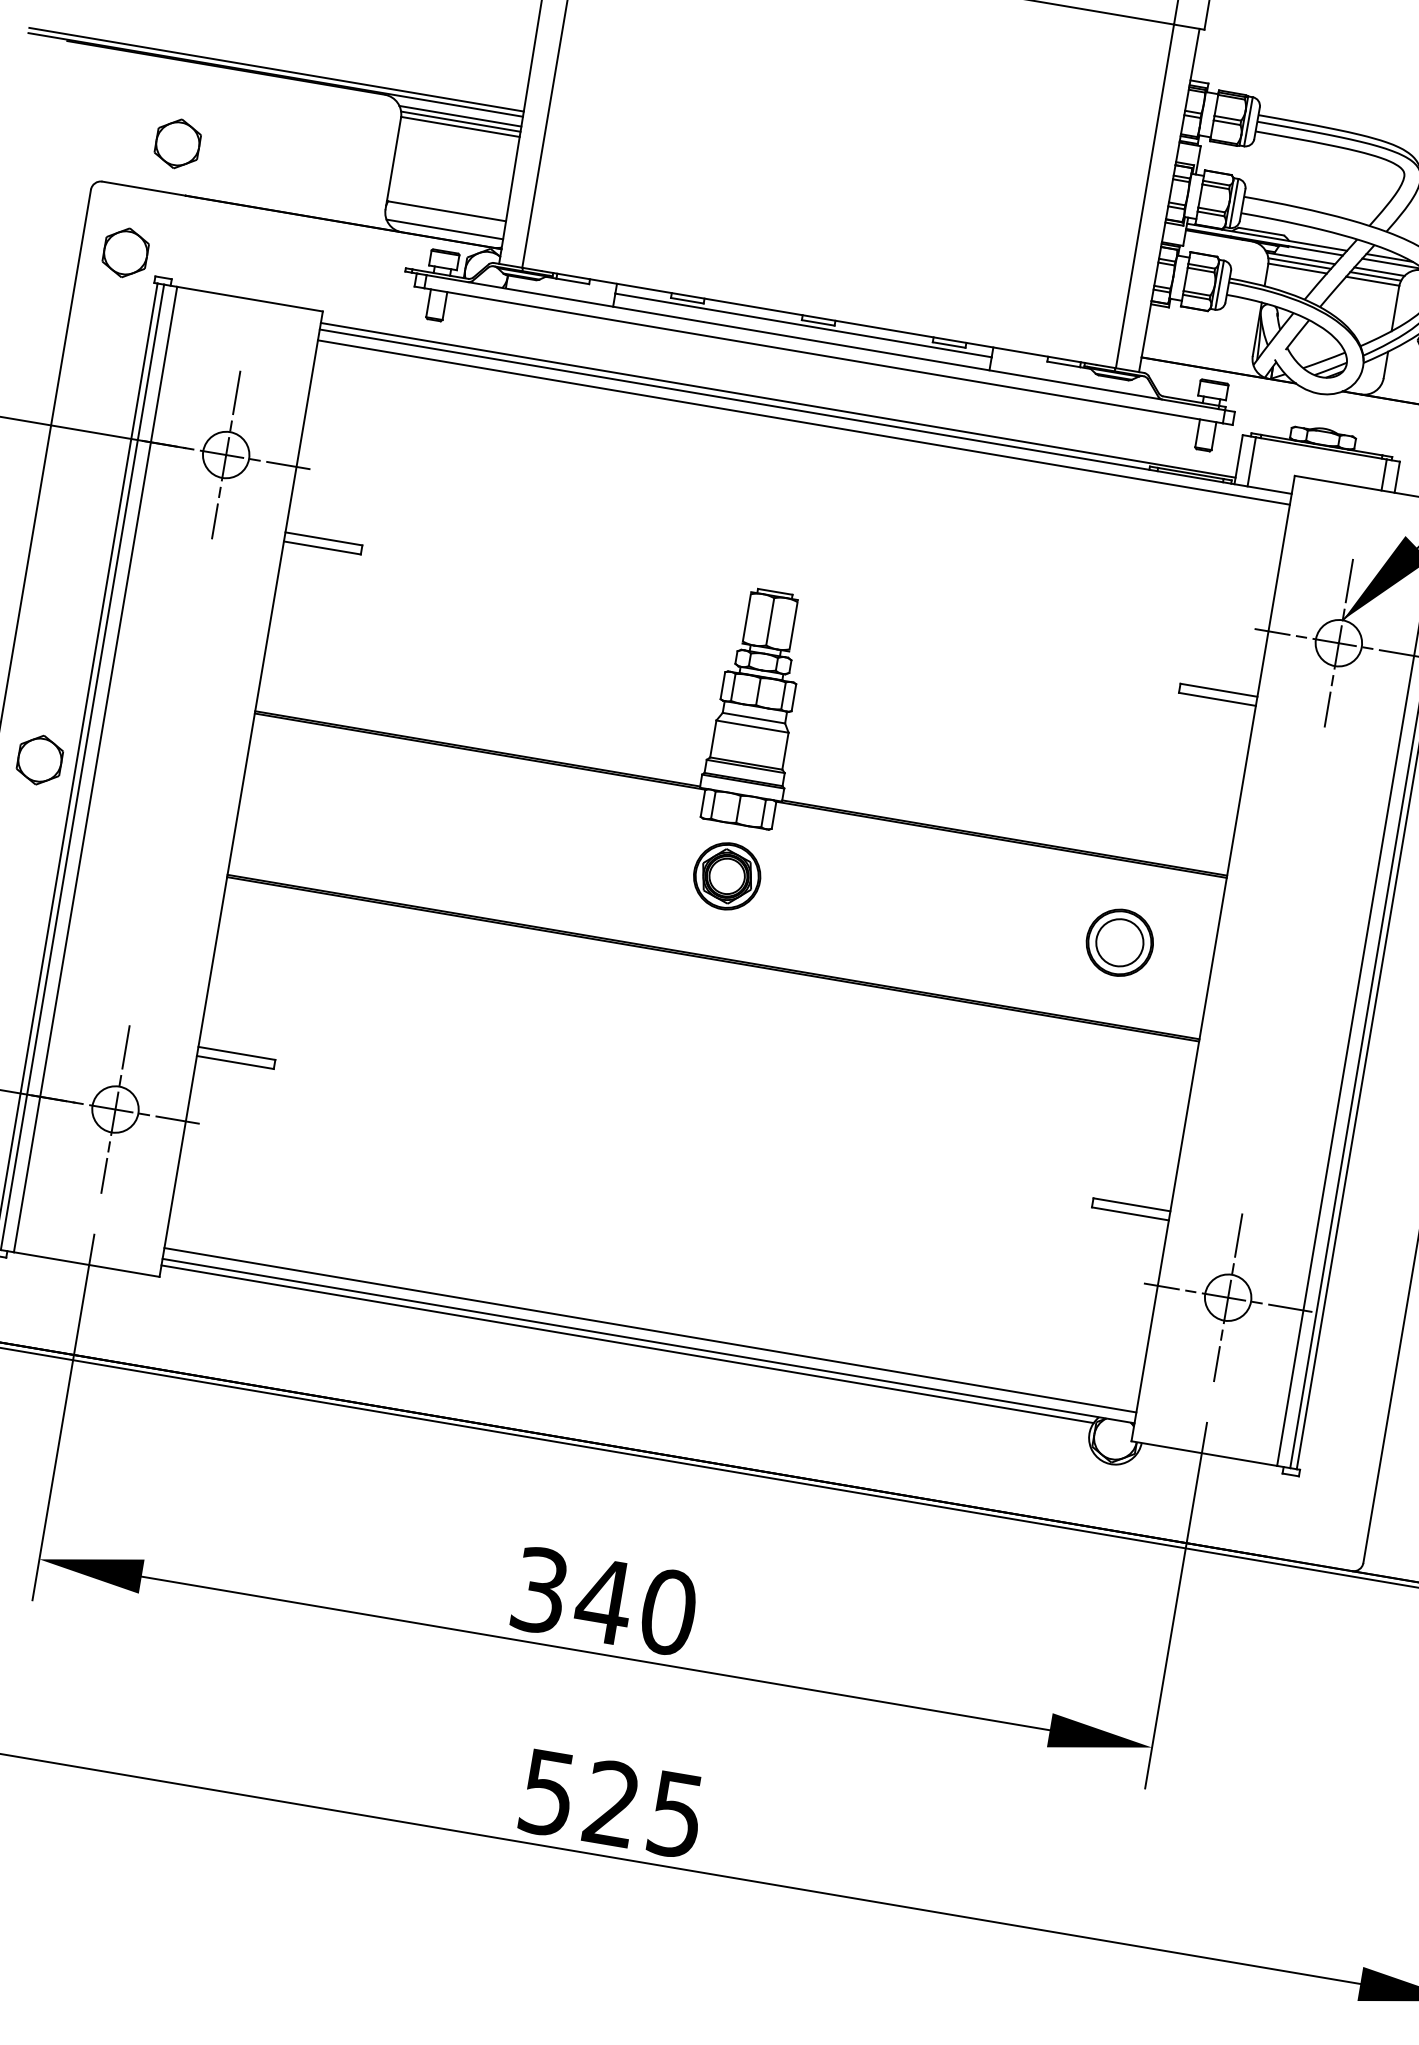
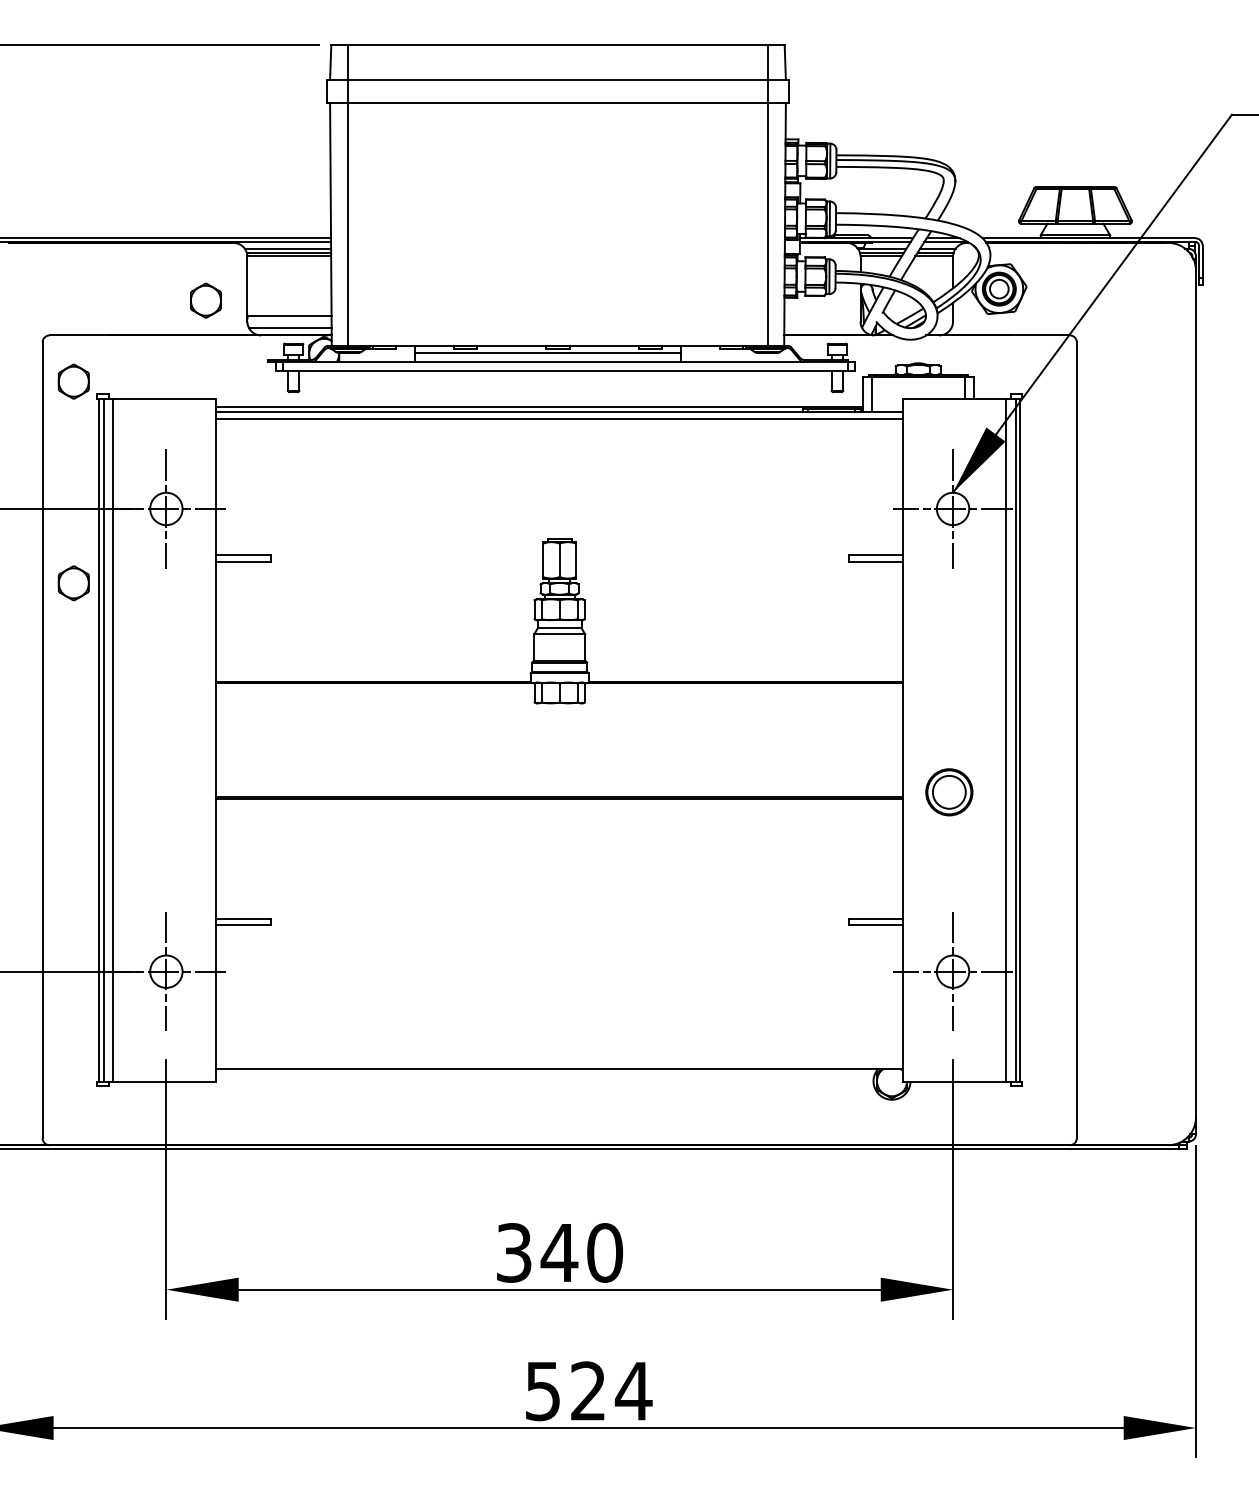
part: (177, 143) -> (205, 300), moved
part: (39, 760) -> (73, 583), moved
part: (726, 876) -> (559, 740), removed
part: (1120, 943) -> (949, 792), moved
line: (650, 1330) -> (559, 1061), removed
line: (627, 1344) -> (545, 1073), removed
text: (675, 1815) -> (633, 1391), 525 -> 524

